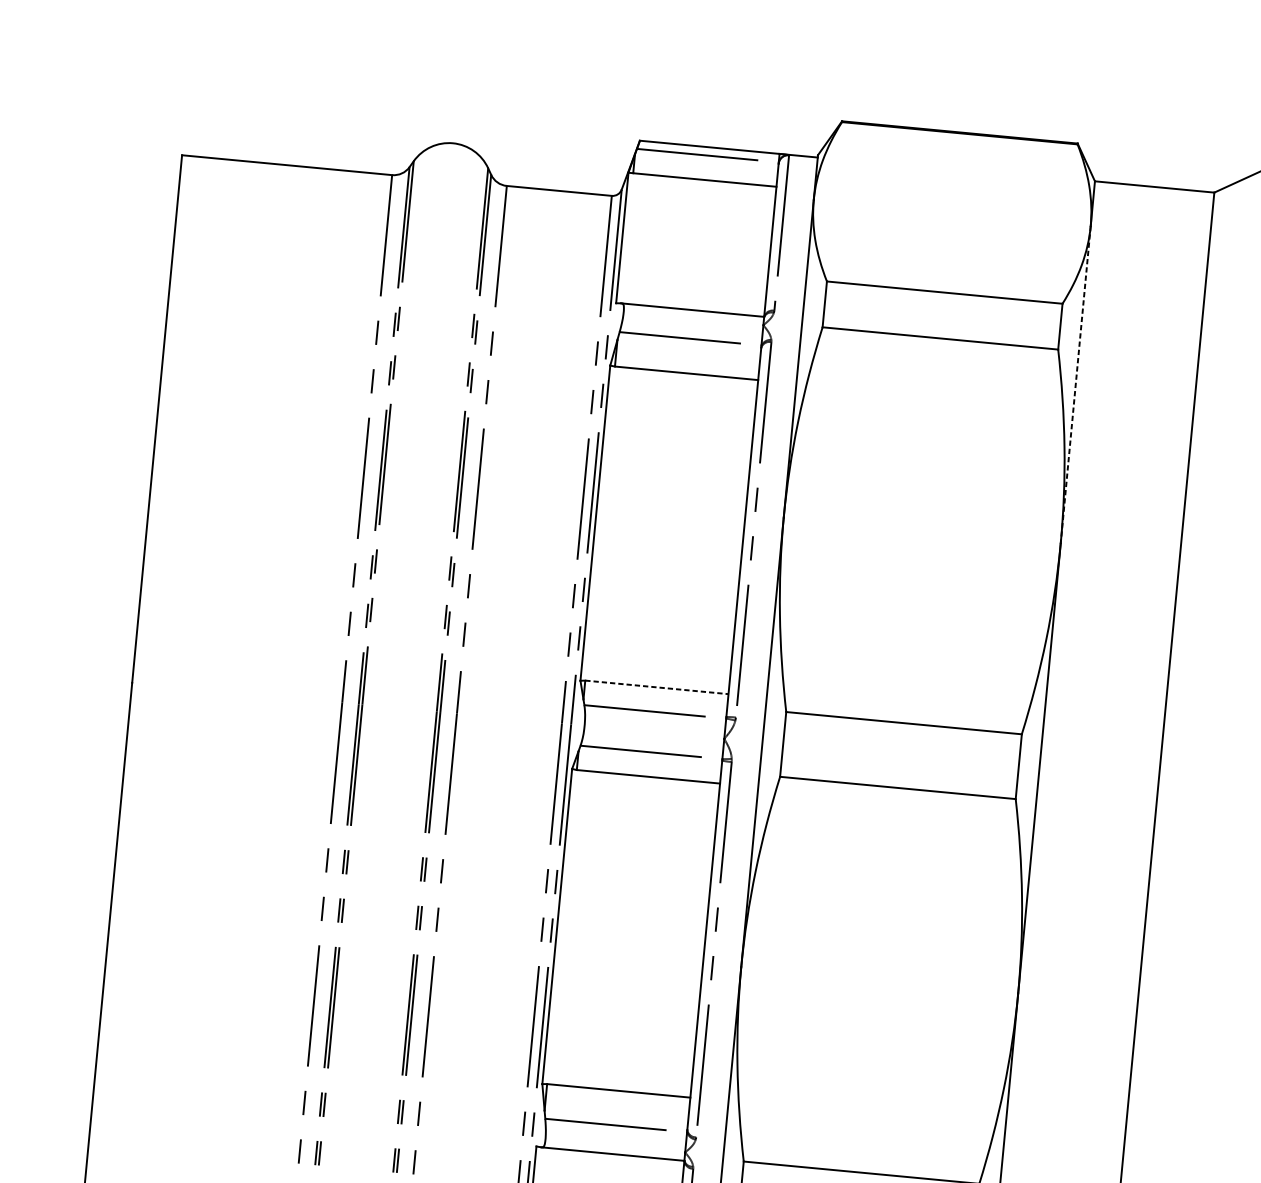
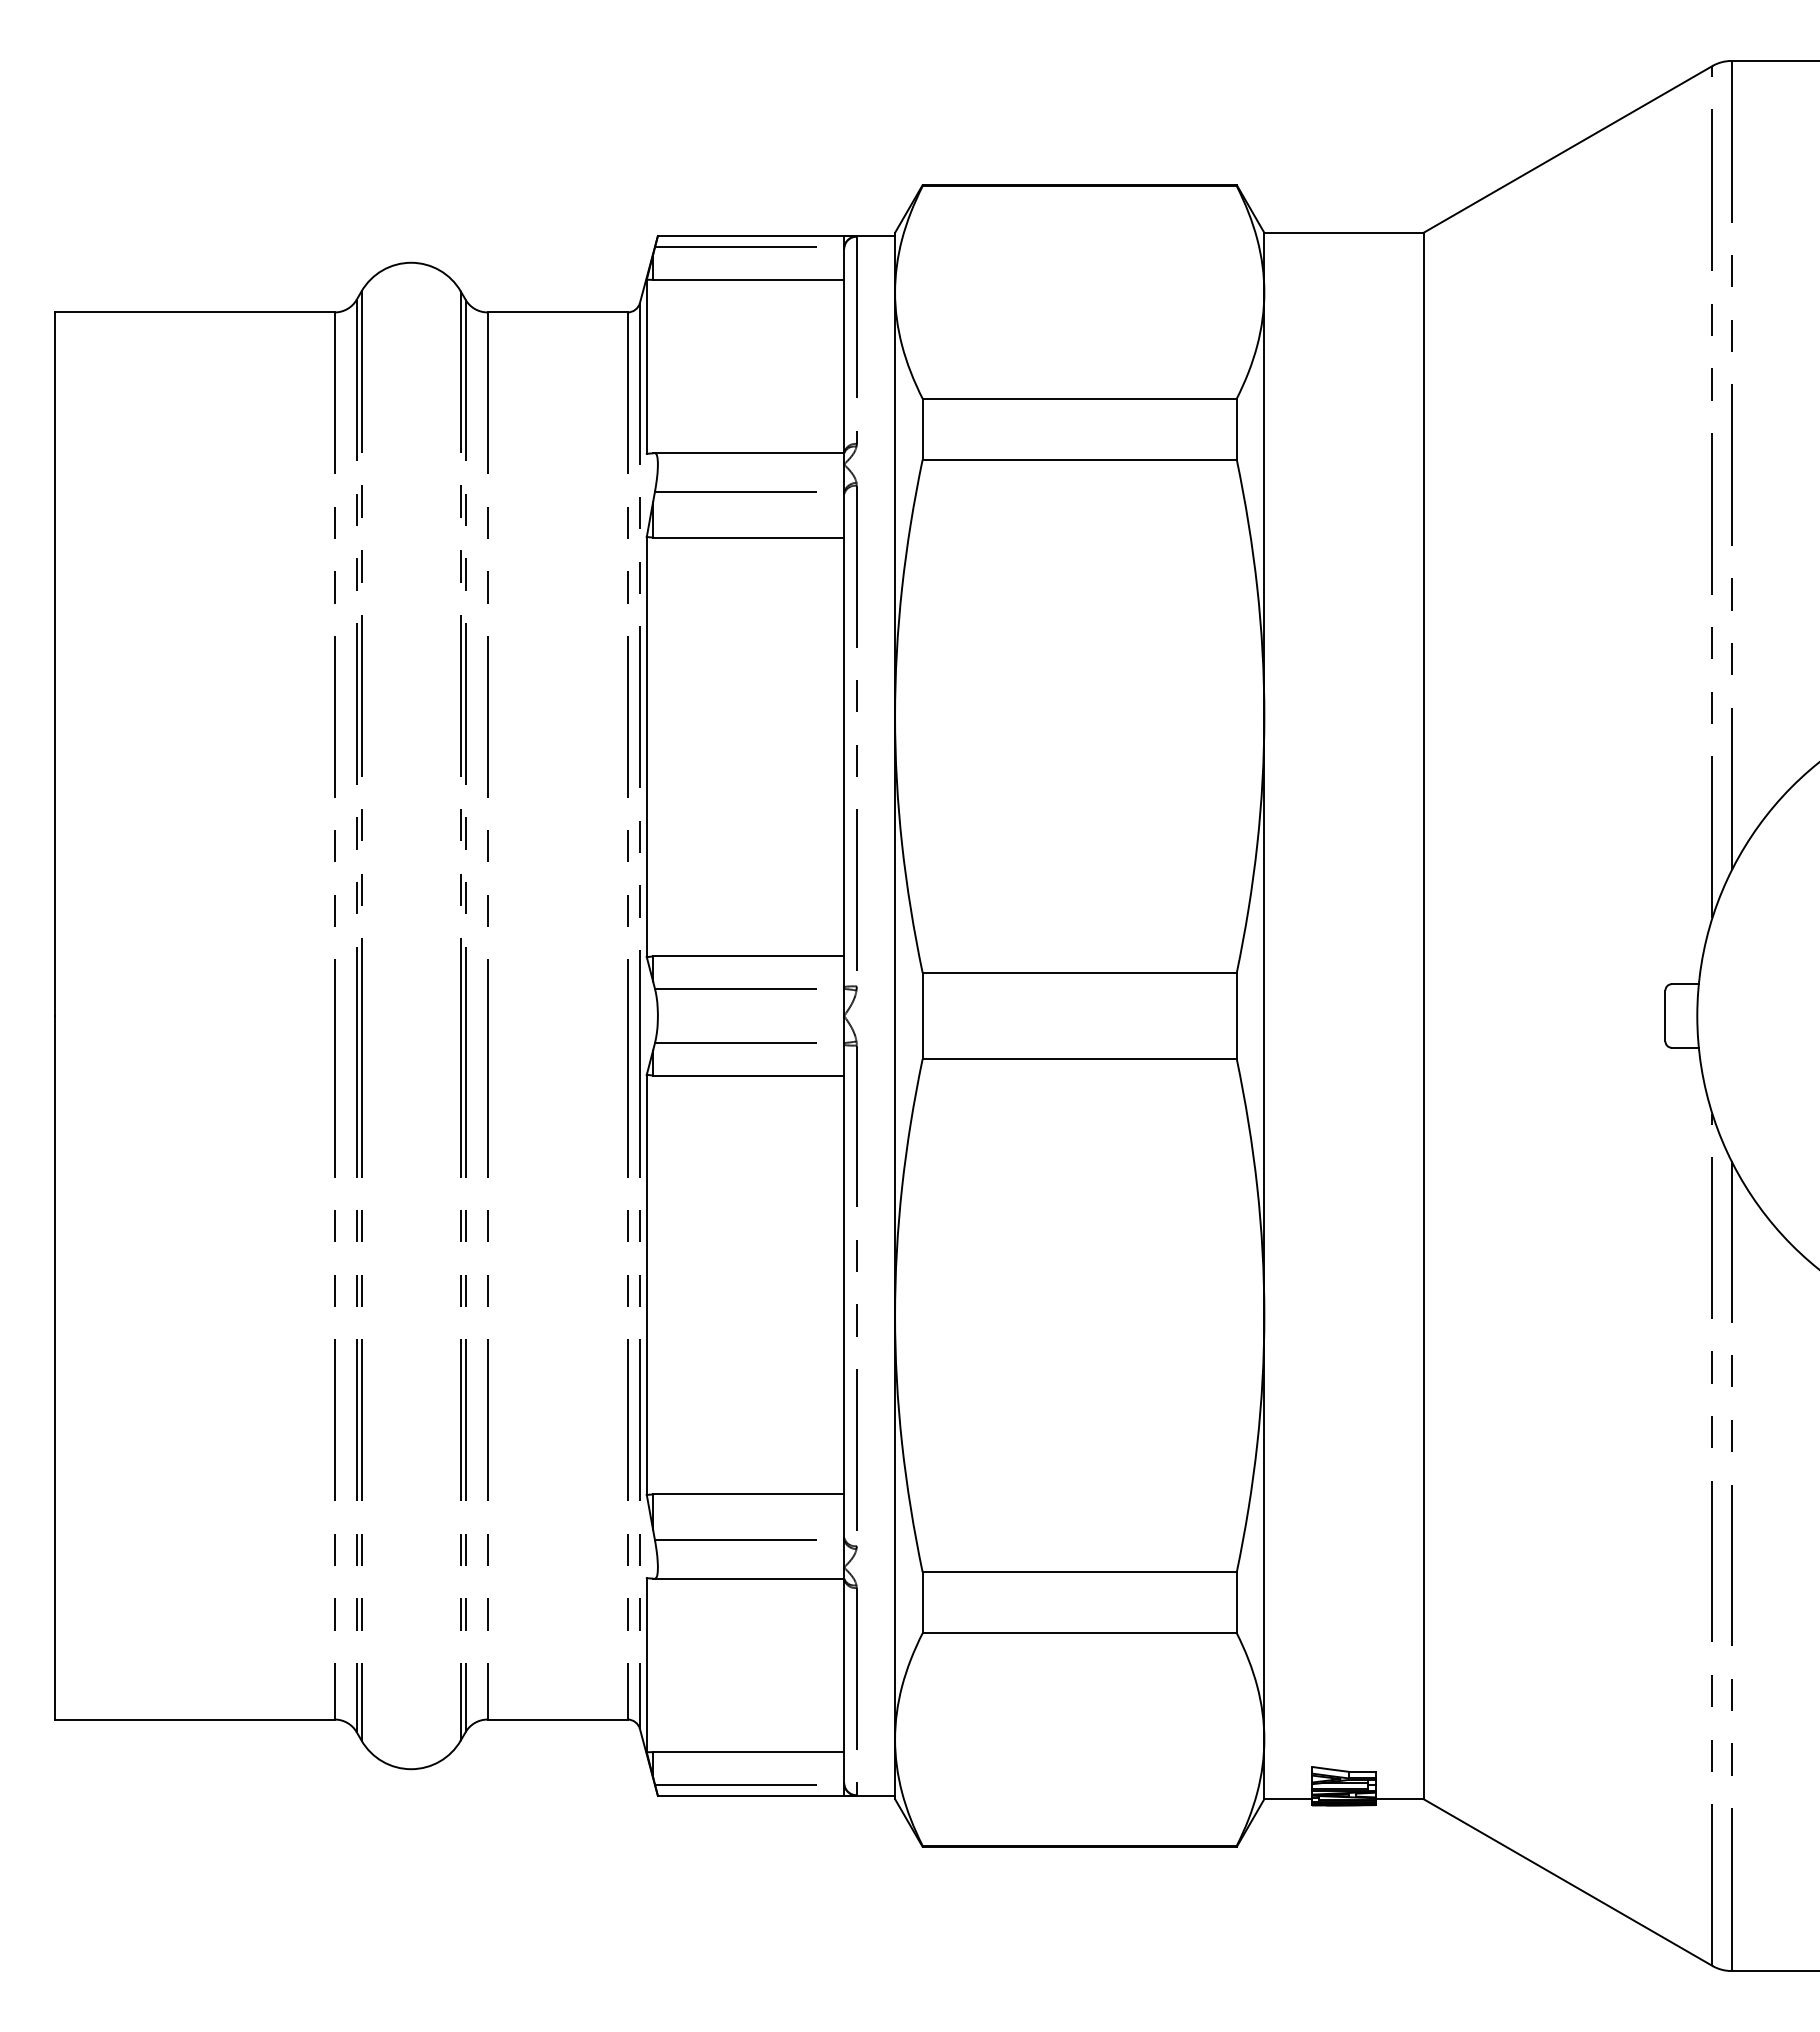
line: (1075, 385) -> (1264, 504), dashed -> solid
line: (656, 687) -> (748, 956), dashed -> solid

